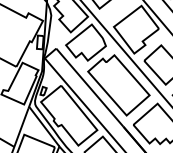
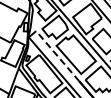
line: (89, 86) -> (57, 55), solid -> dashed

